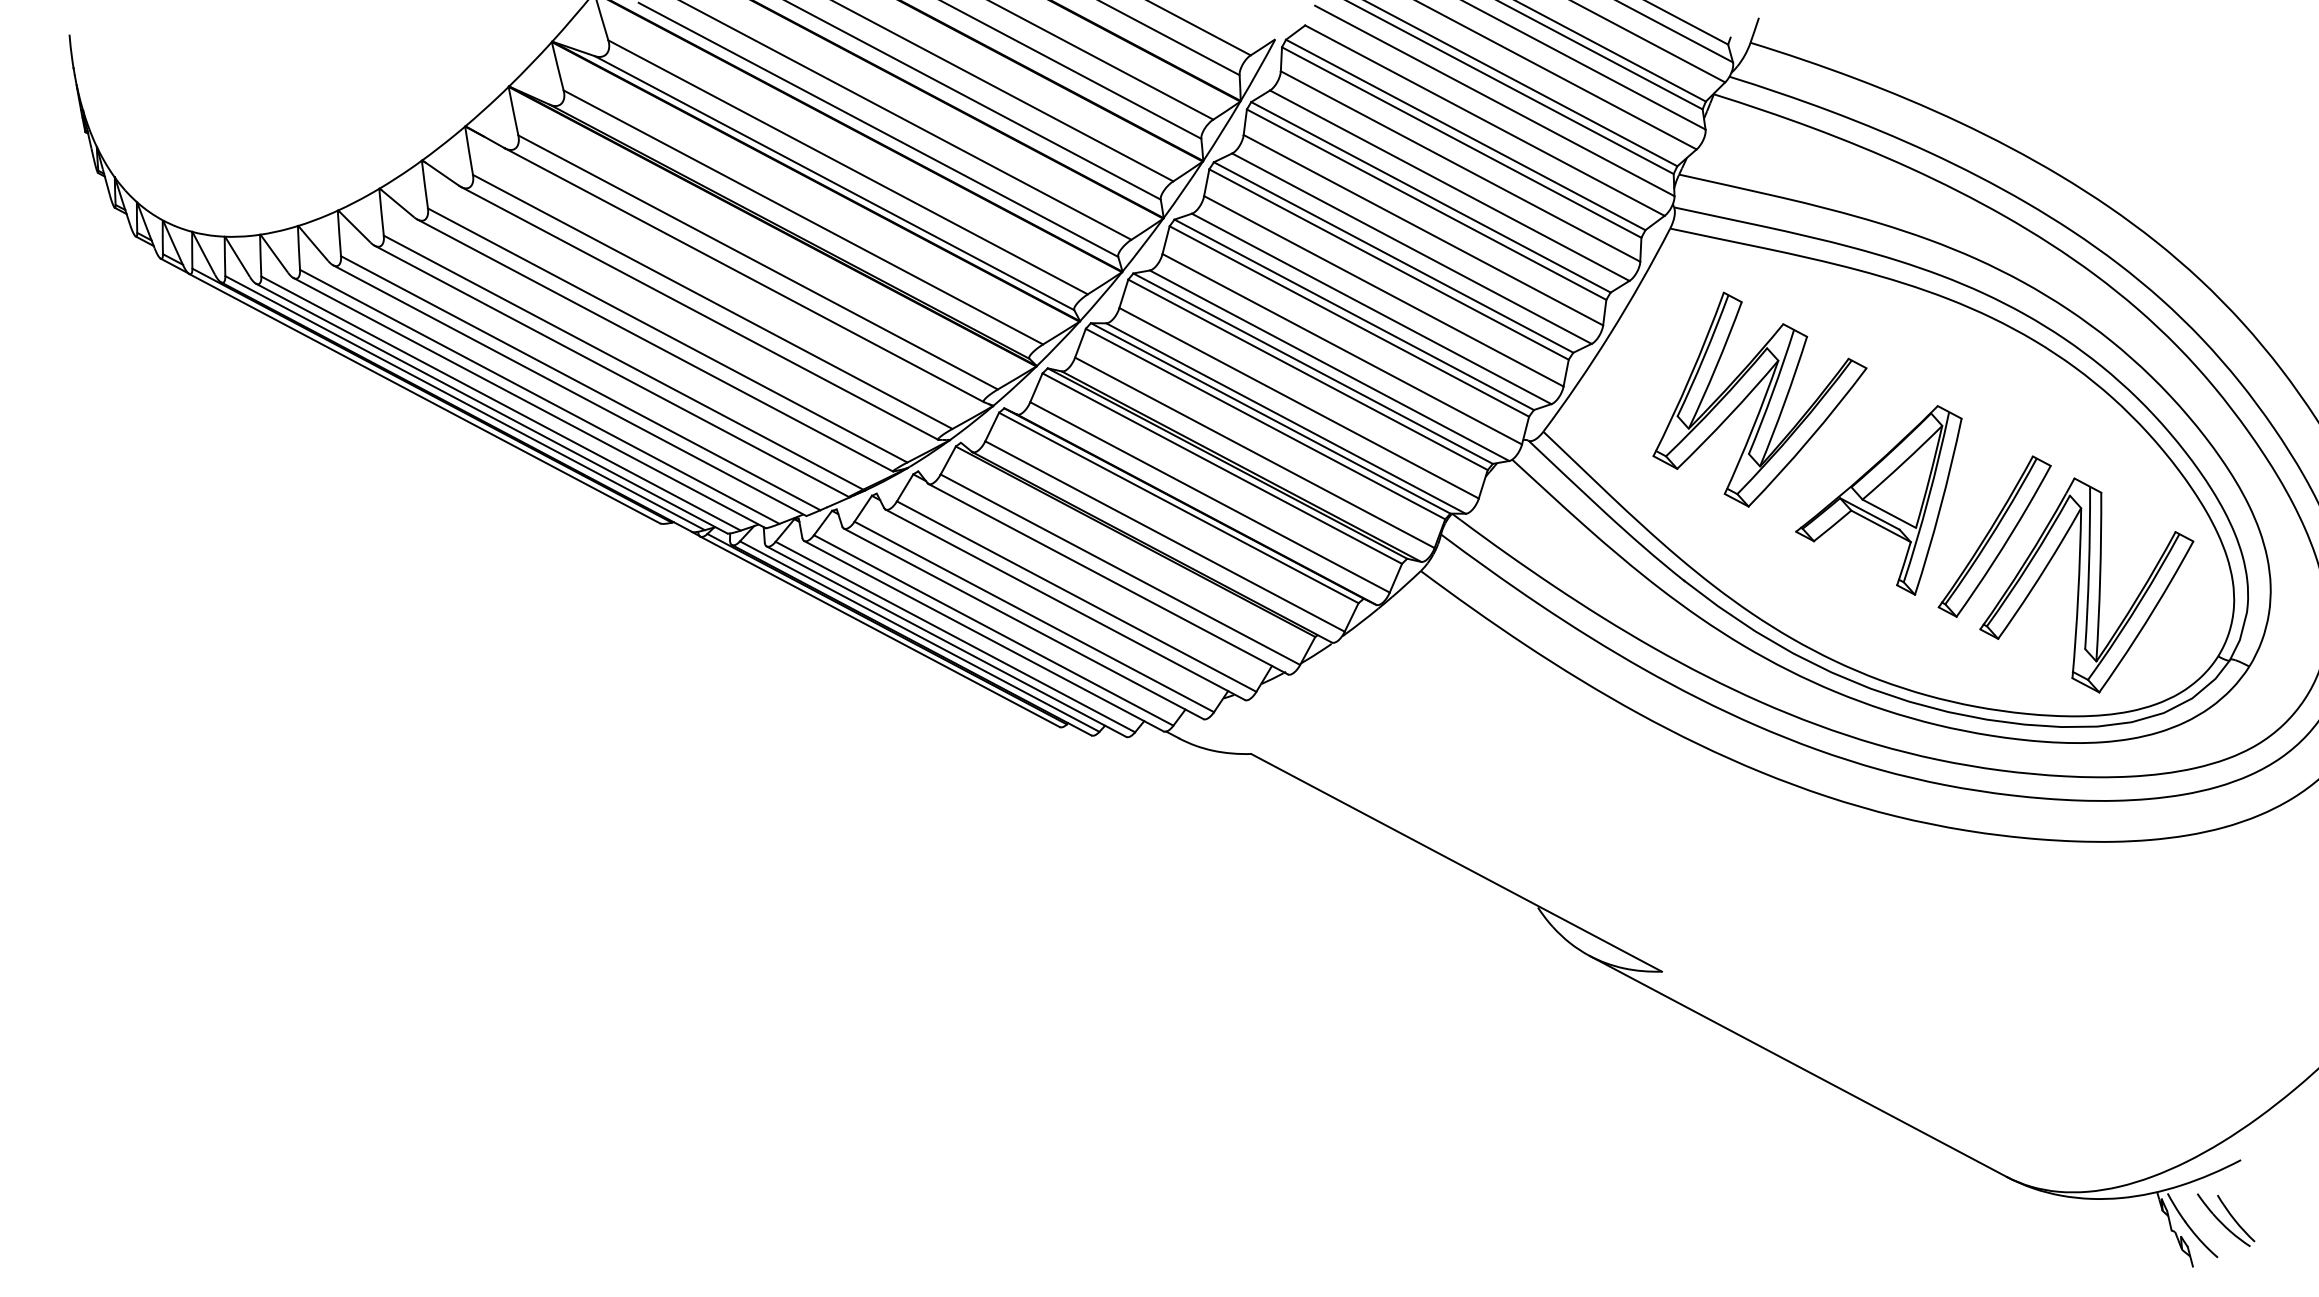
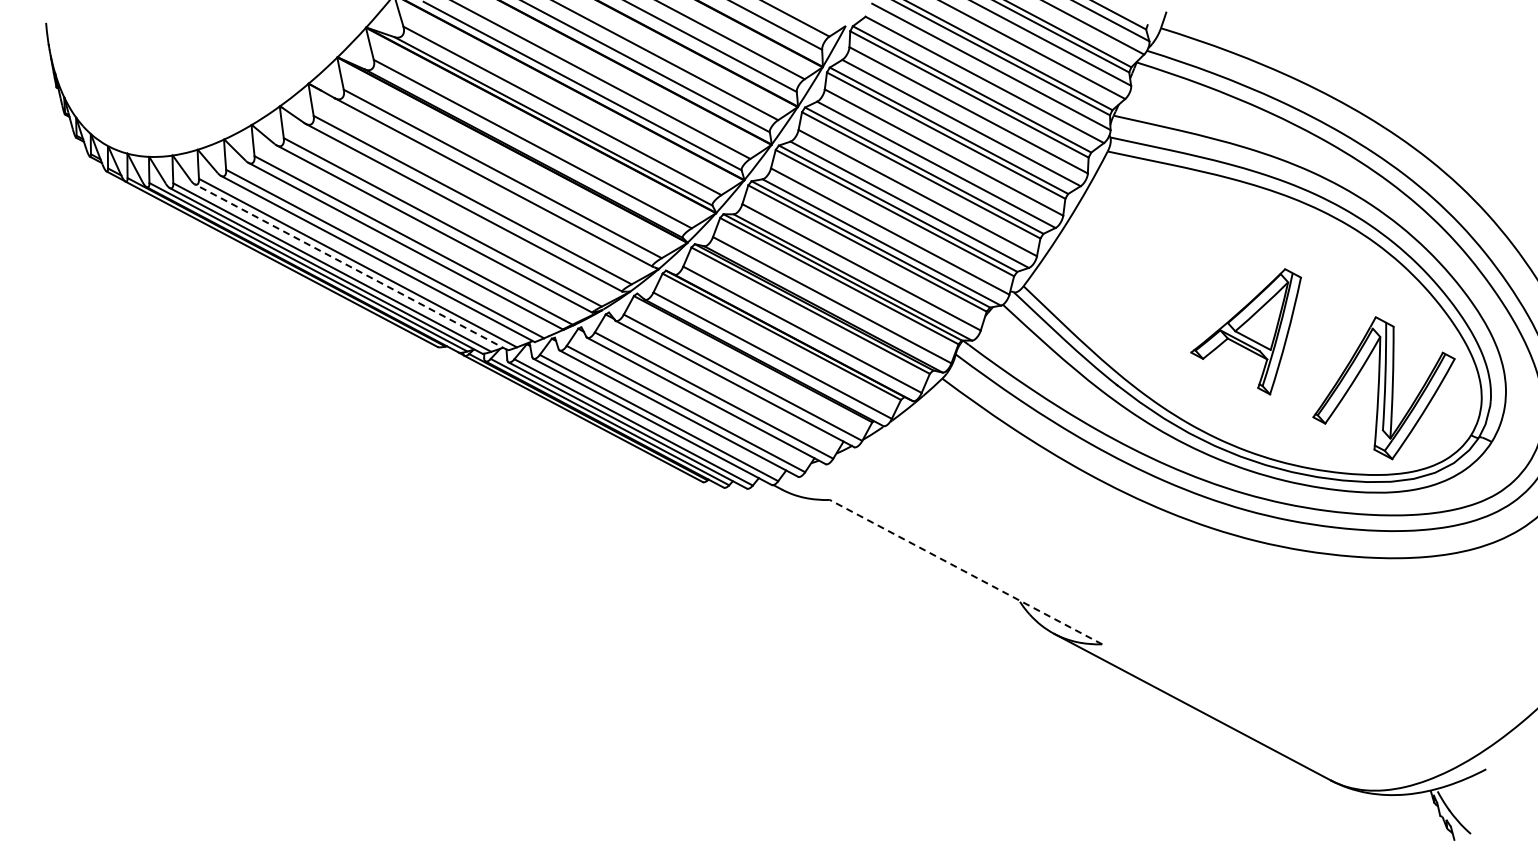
part: (1758, 398) -> (1166, 264), removed
line: (528, 403) -> (350, 267), solid -> dashed
part: (1994, 536) -> (1322, 355), removed
line: (1455, 861) -> (965, 571), solid -> dashed
part: (2224, 1220) -> (1475, 809), removed

